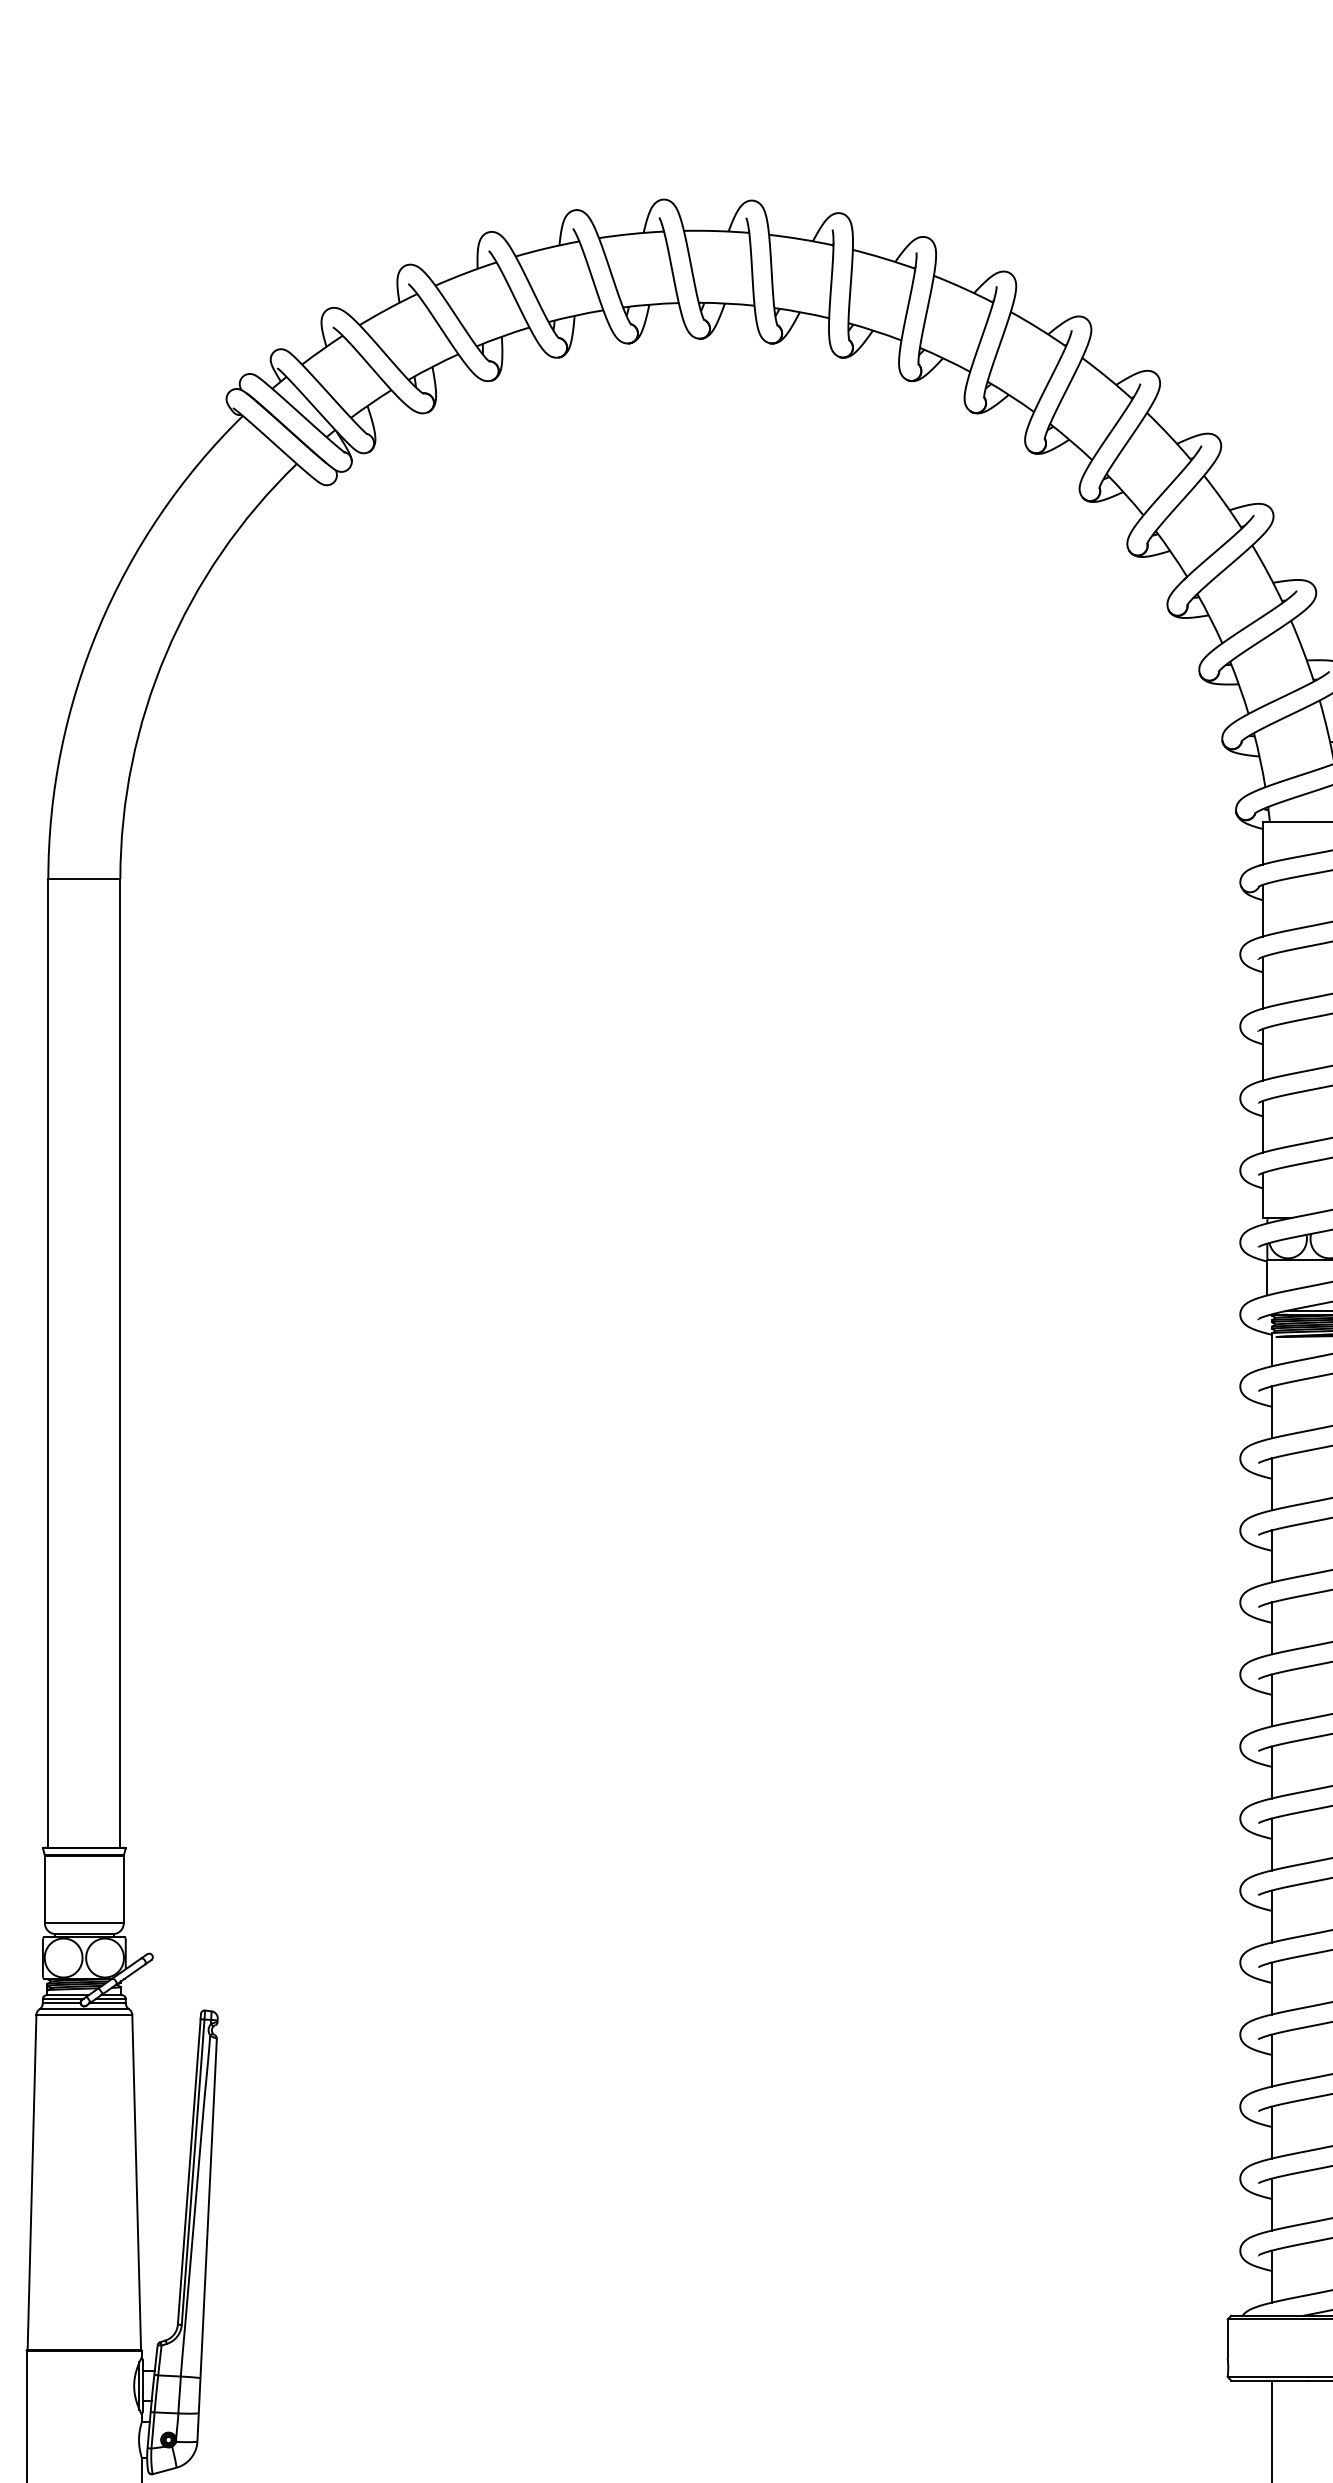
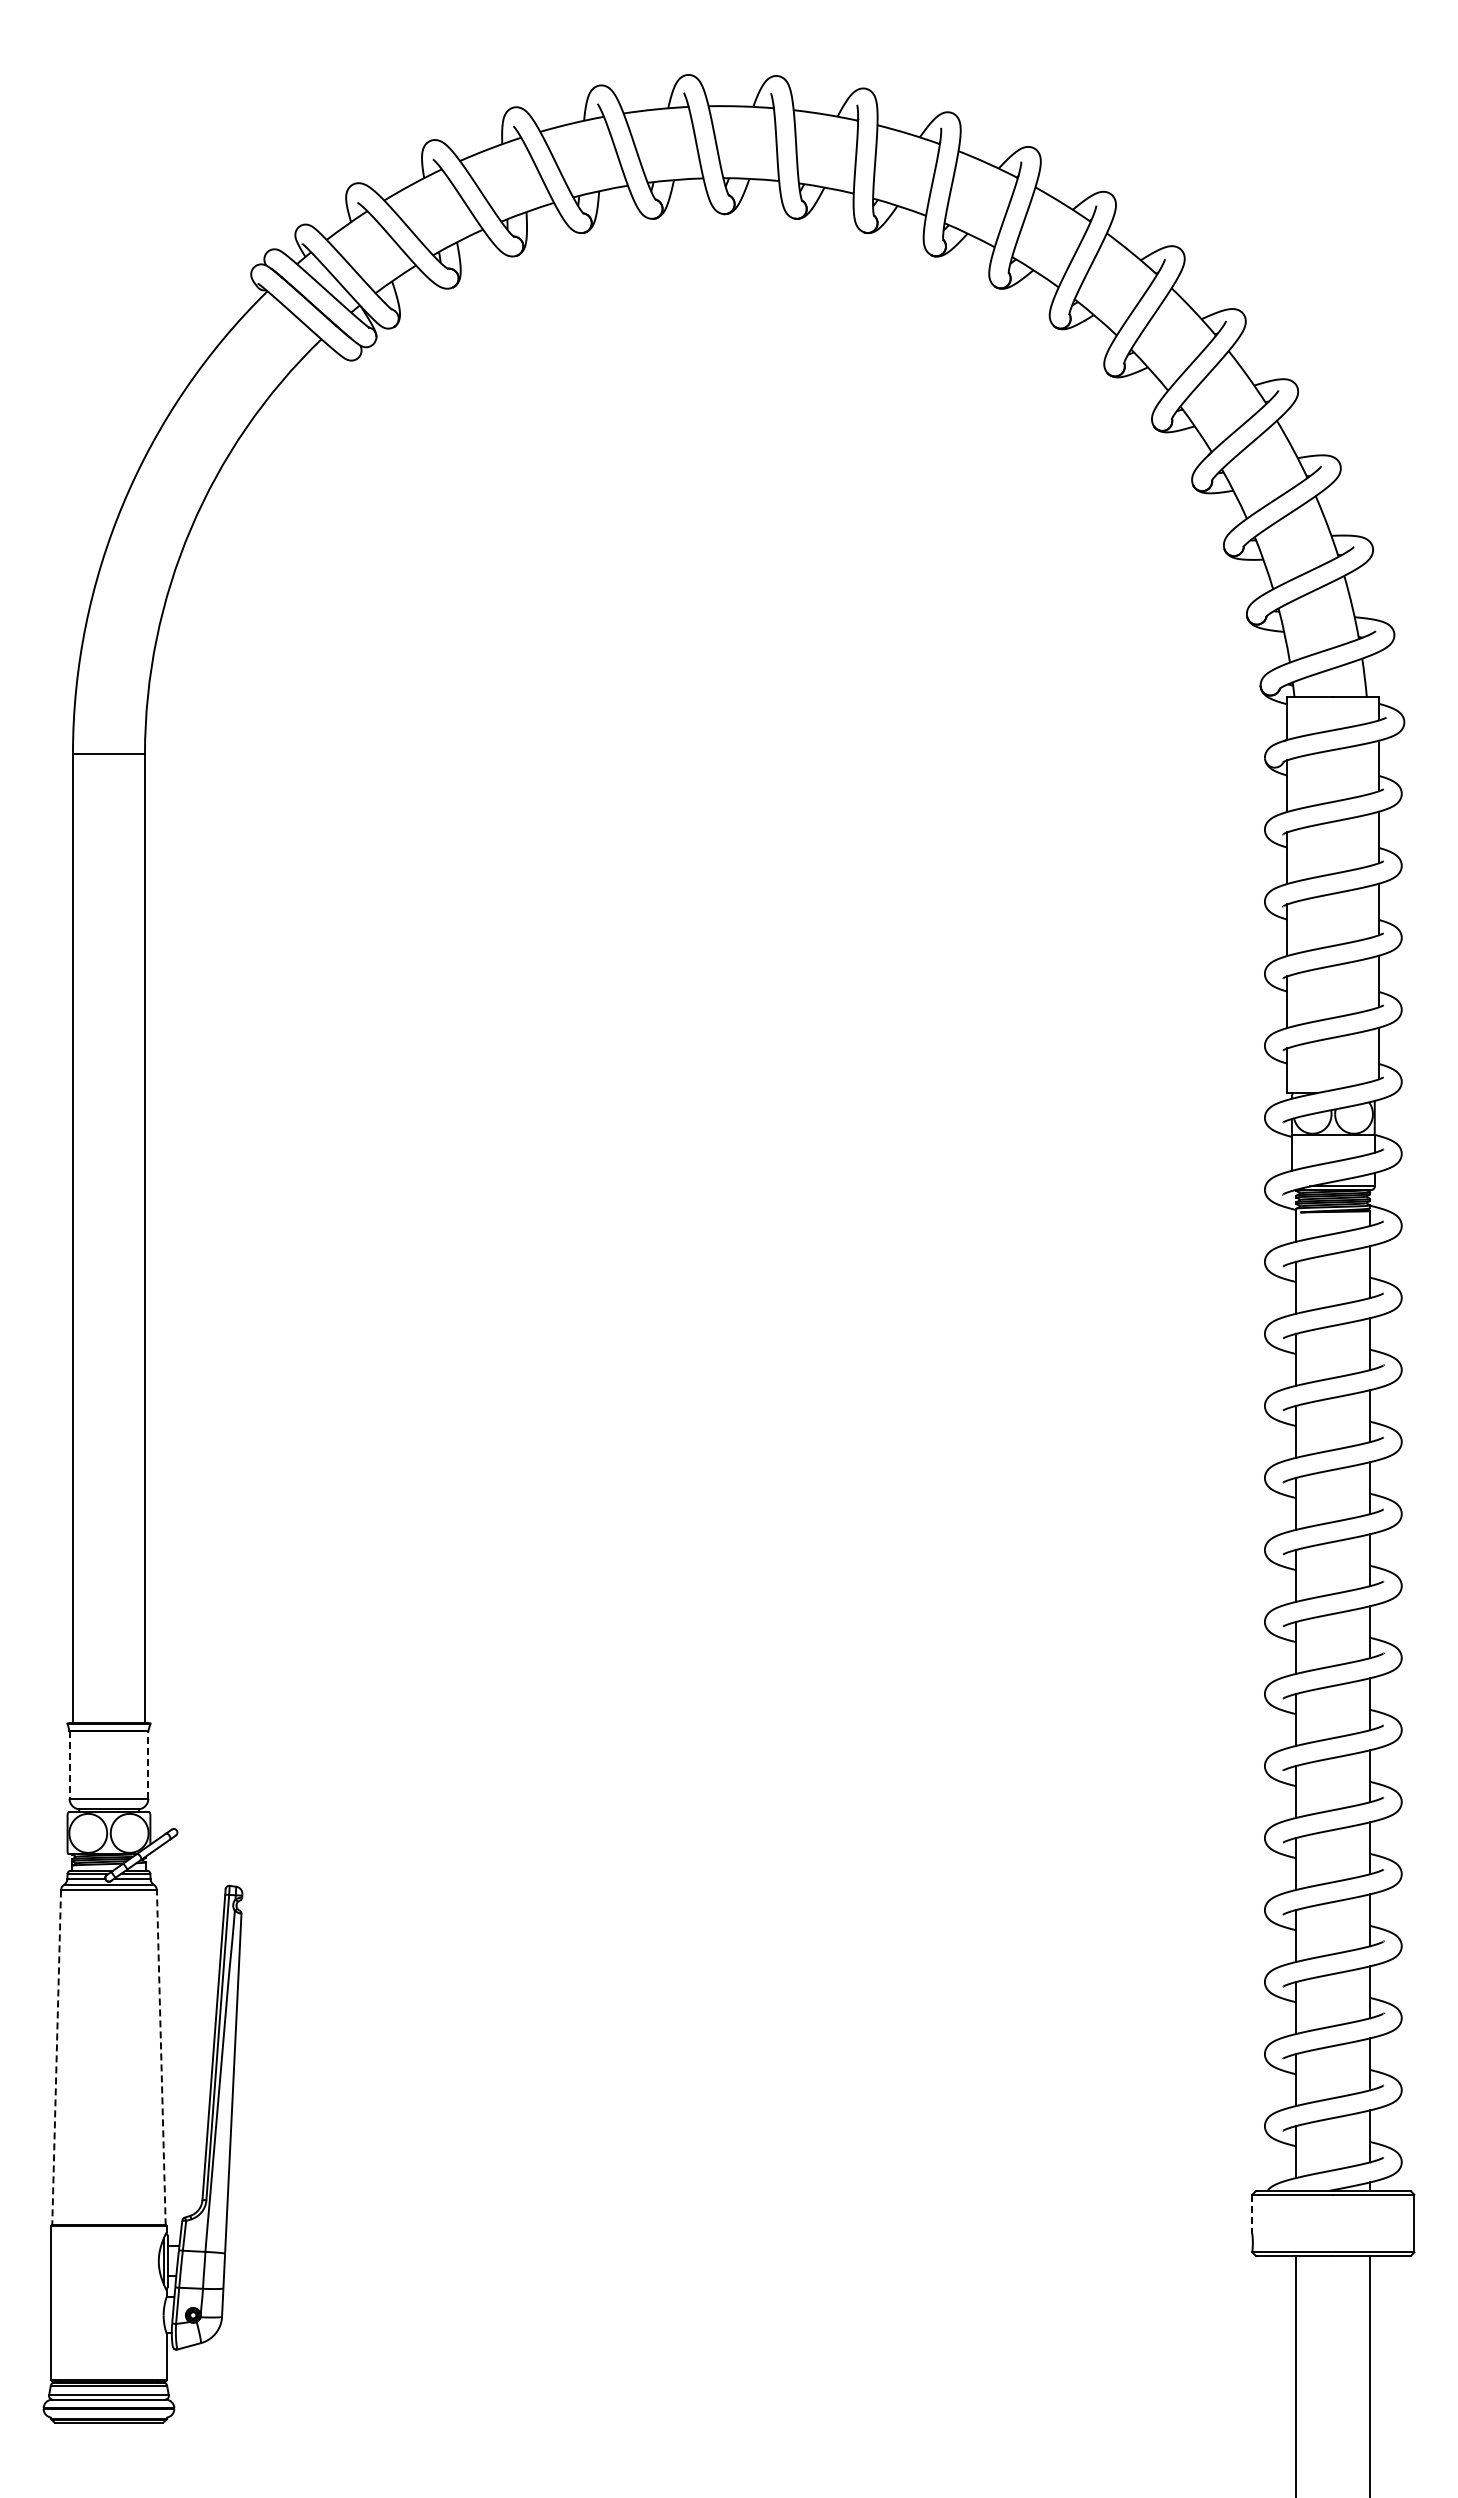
line: (44, 1889) -> (69, 1764), solid -> dashed
line: (123, 1889) -> (148, 1764), solid -> dashed
line: (31, 2182) -> (56, 2057), solid -> dashed
line: (136, 2182) -> (161, 2057), solid -> dashed
line: (1227, 2339) -> (1252, 2214), solid -> dashed

